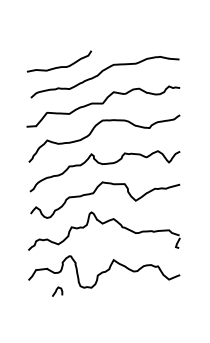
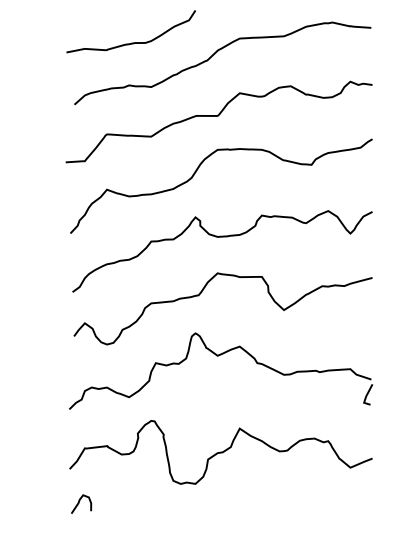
curve: (57, 290) -> (81, 501), moved

